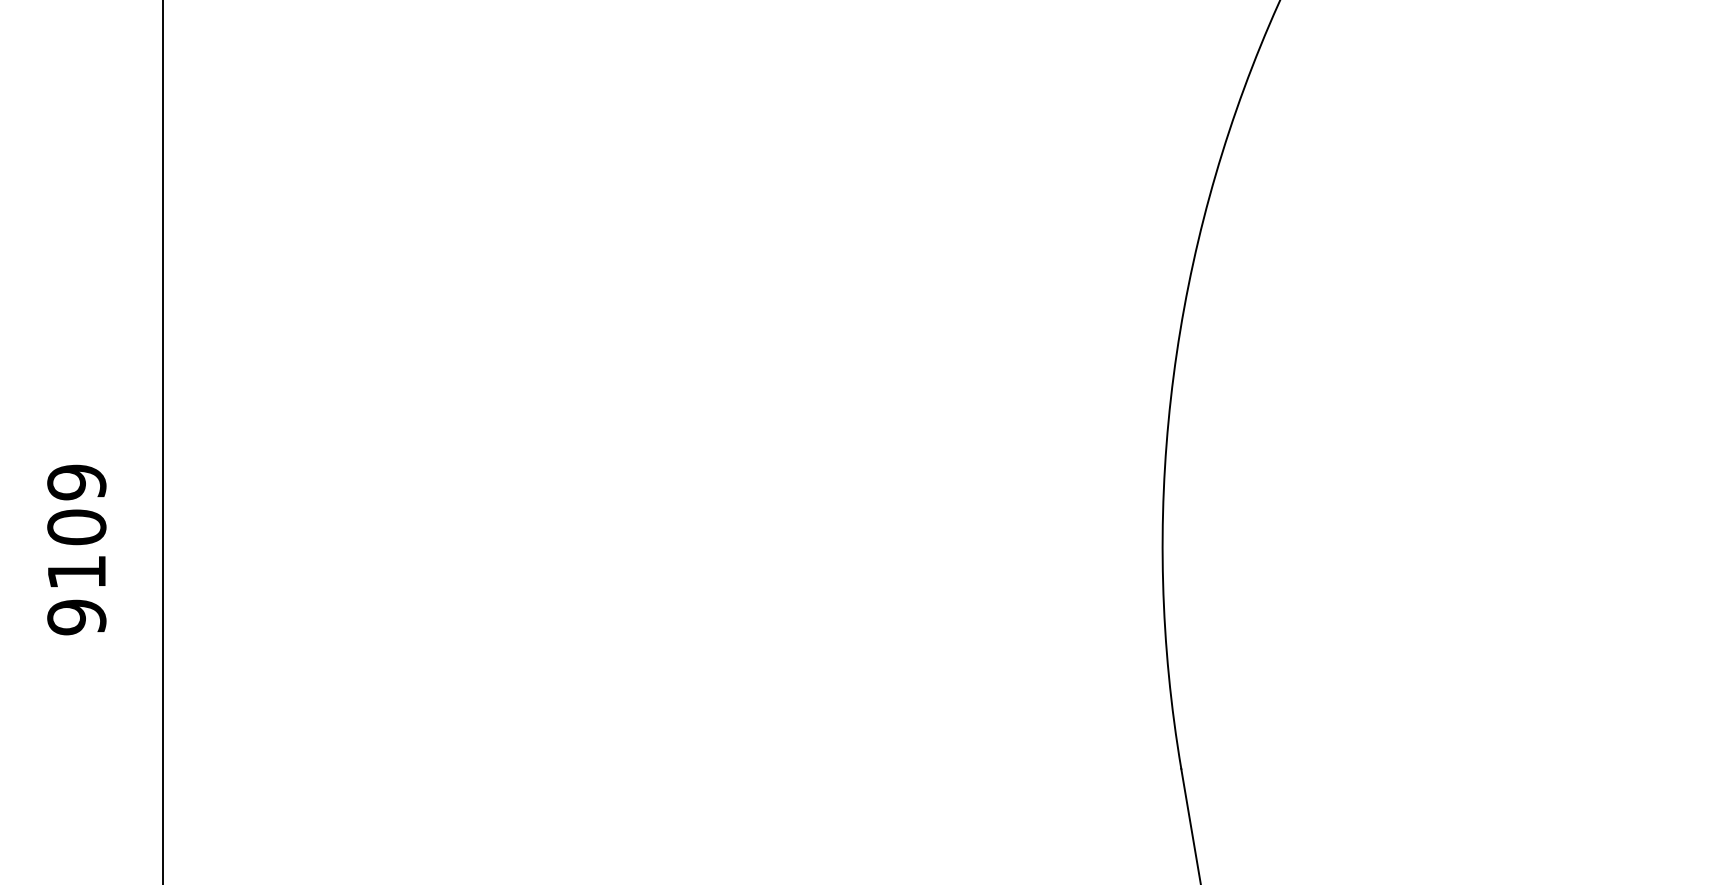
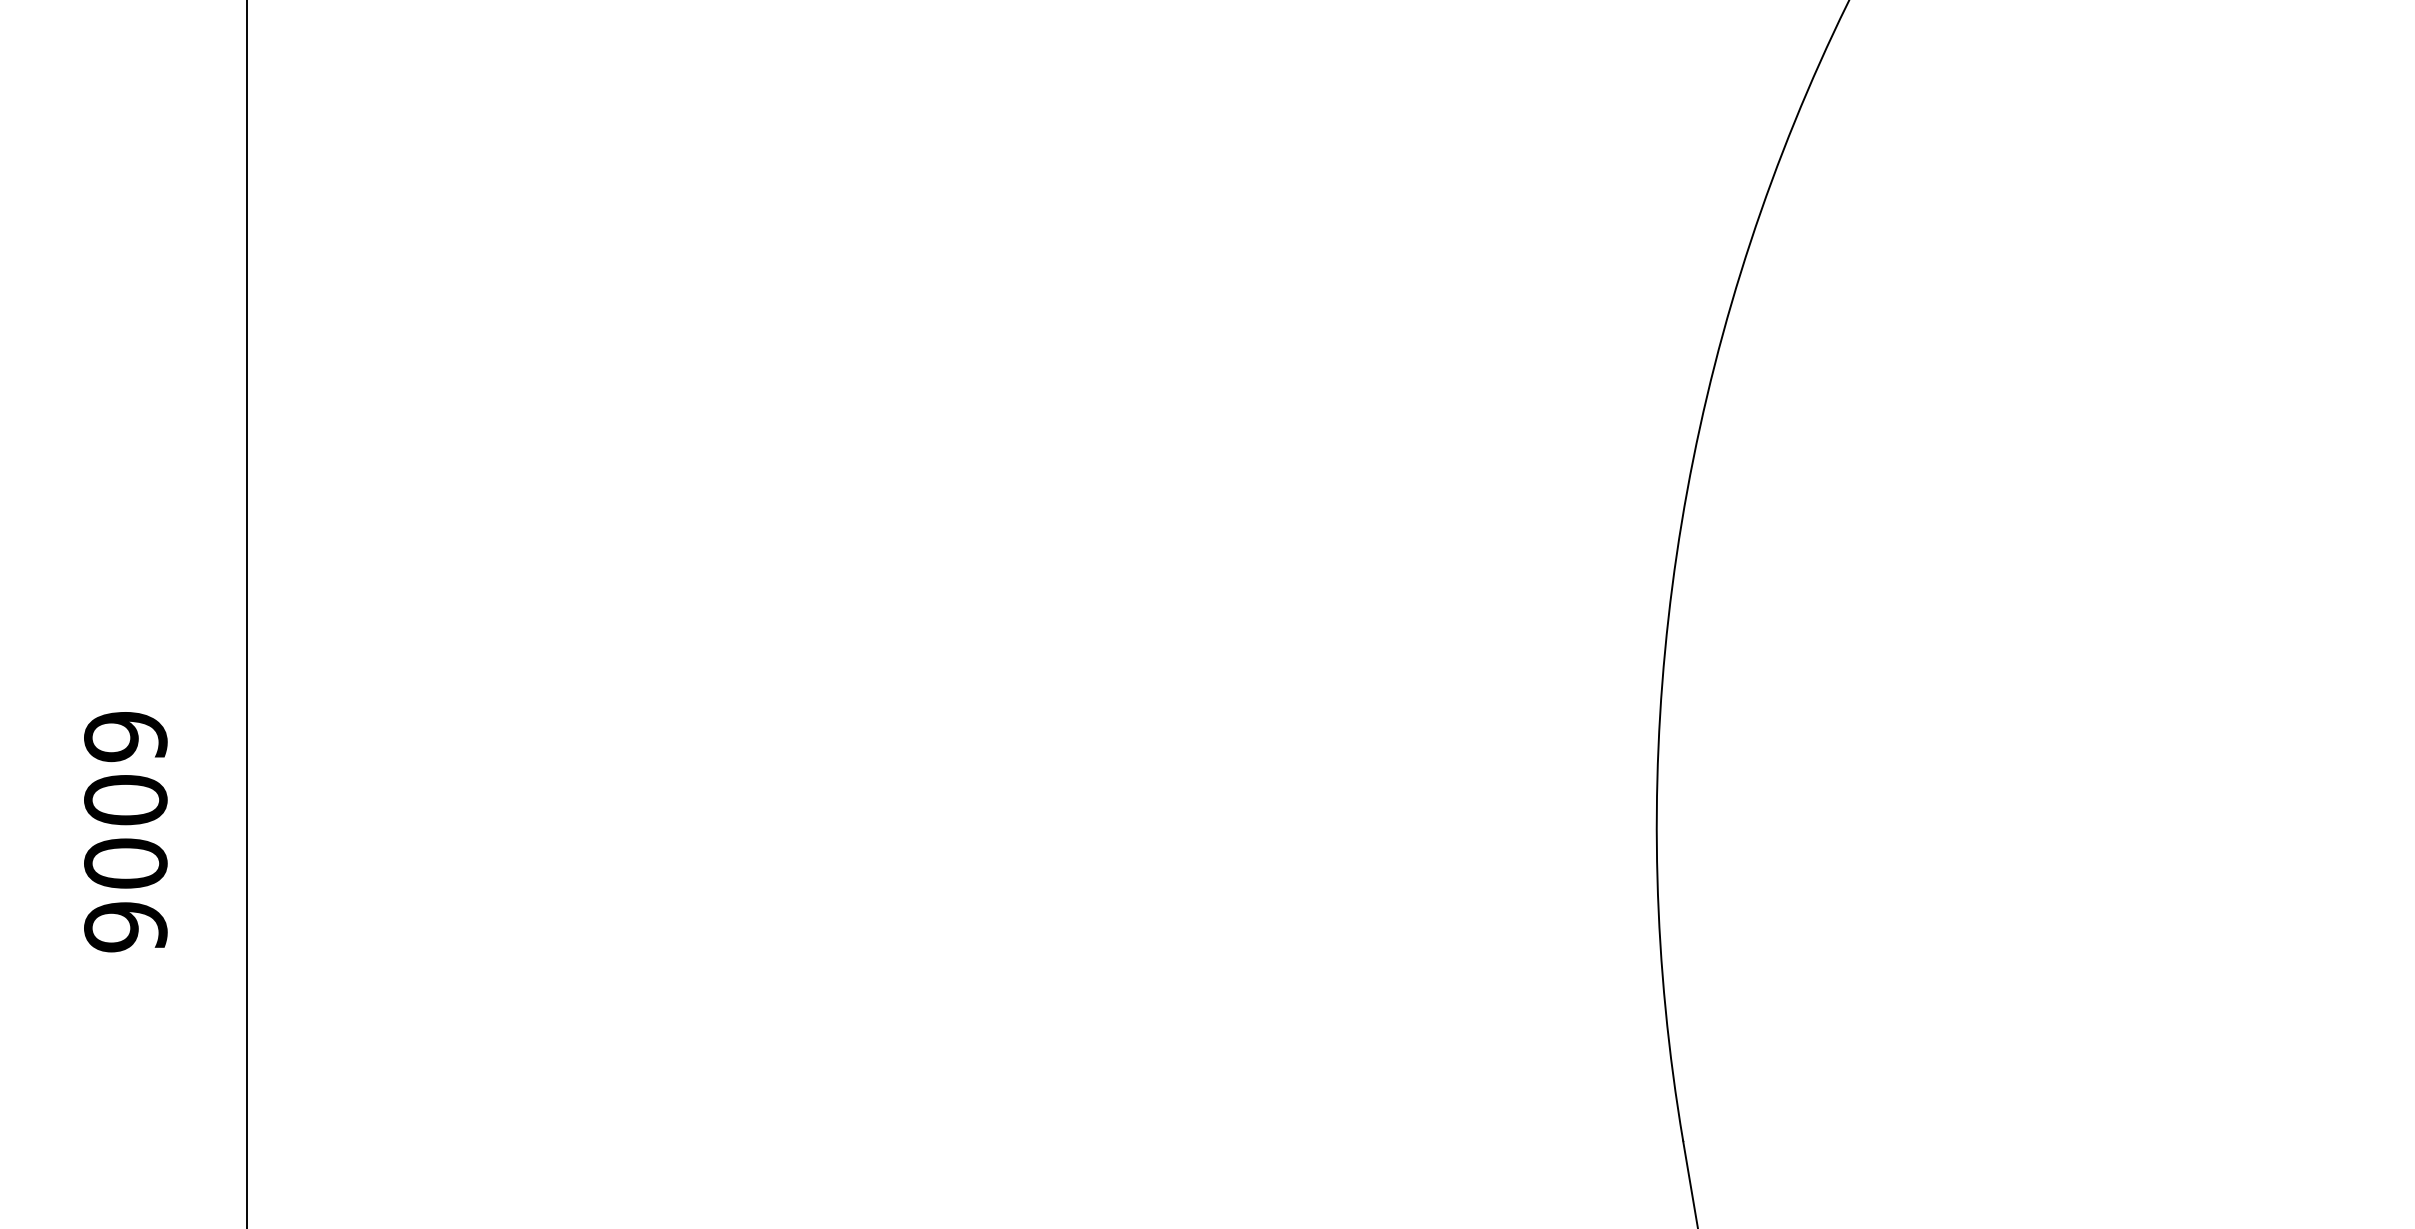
text: (76, 572) -> (125, 863), 9109 -> 9009

